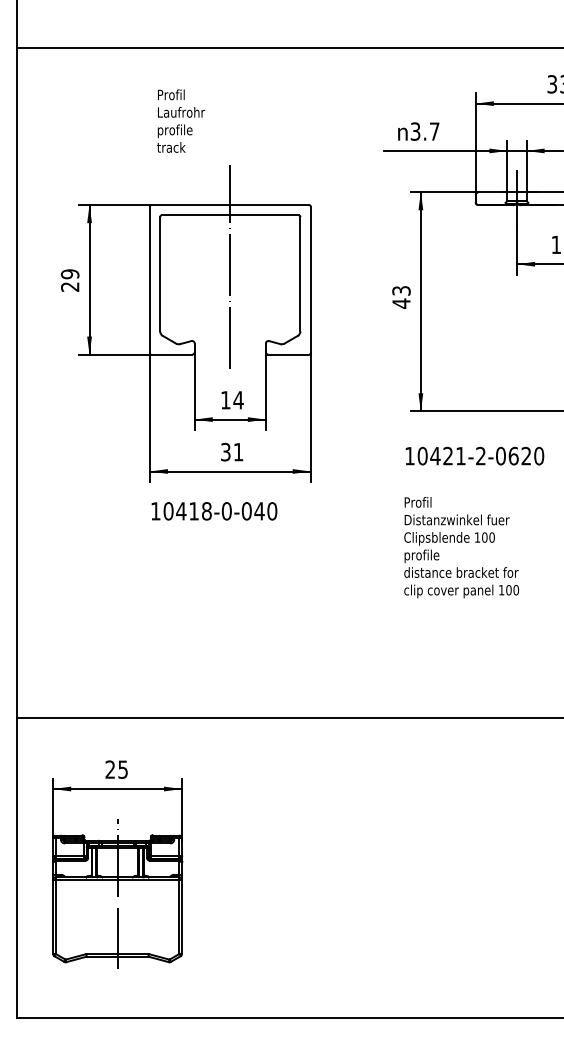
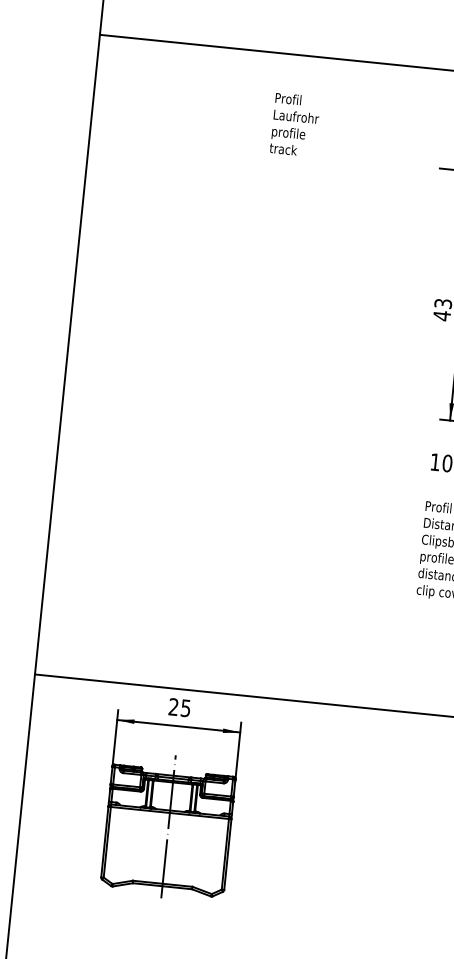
text: (181, 120) -> (295, 124), moved
part: (186, 342) -> (233, 332), removed
part: (117, 864) -> (171, 798), moved

